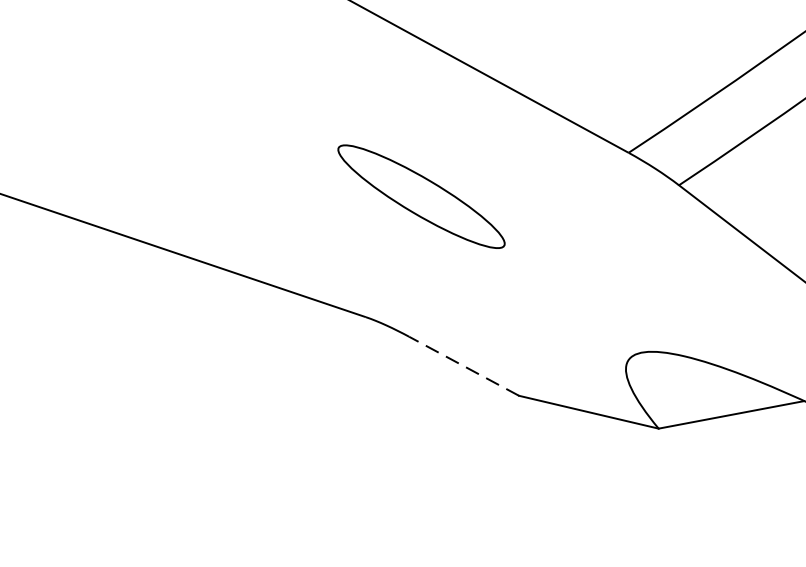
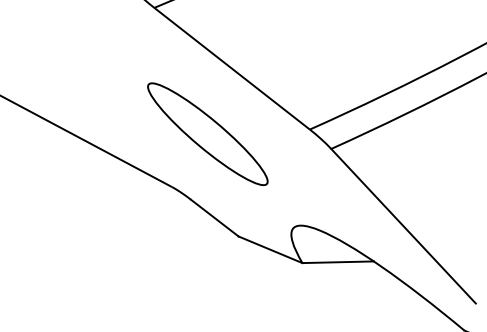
part: (420, 195) -> (207, 133), size x1.67
line: (463, 365) -> (214, 217), dashed -> solid

